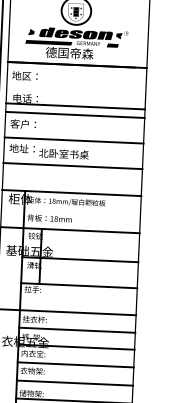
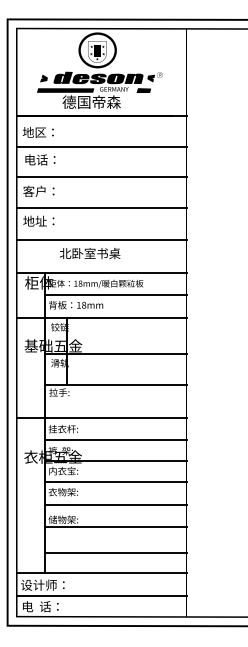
line: (75, 106) -> (101, 146), moved
text: (64, 154) -> (90, 253), moved
line: (82, 211) -> (115, 294), added

